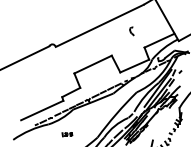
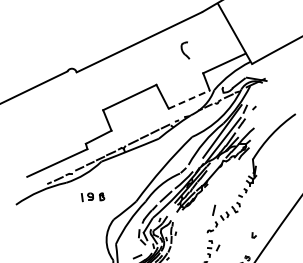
part: (131, 30) -> (184, 49), size x1.4
line: (134, 65) -> (189, 99), solid -> dashed
part: (67, 134) -> (93, 197), size x1.6

